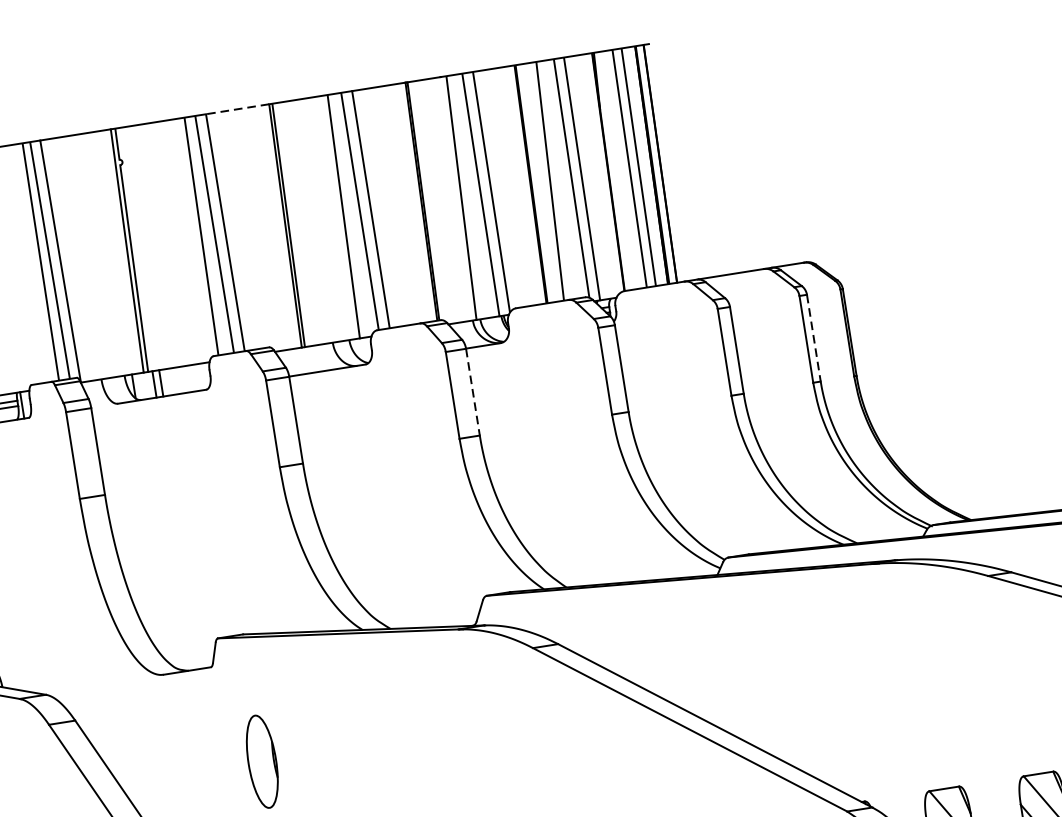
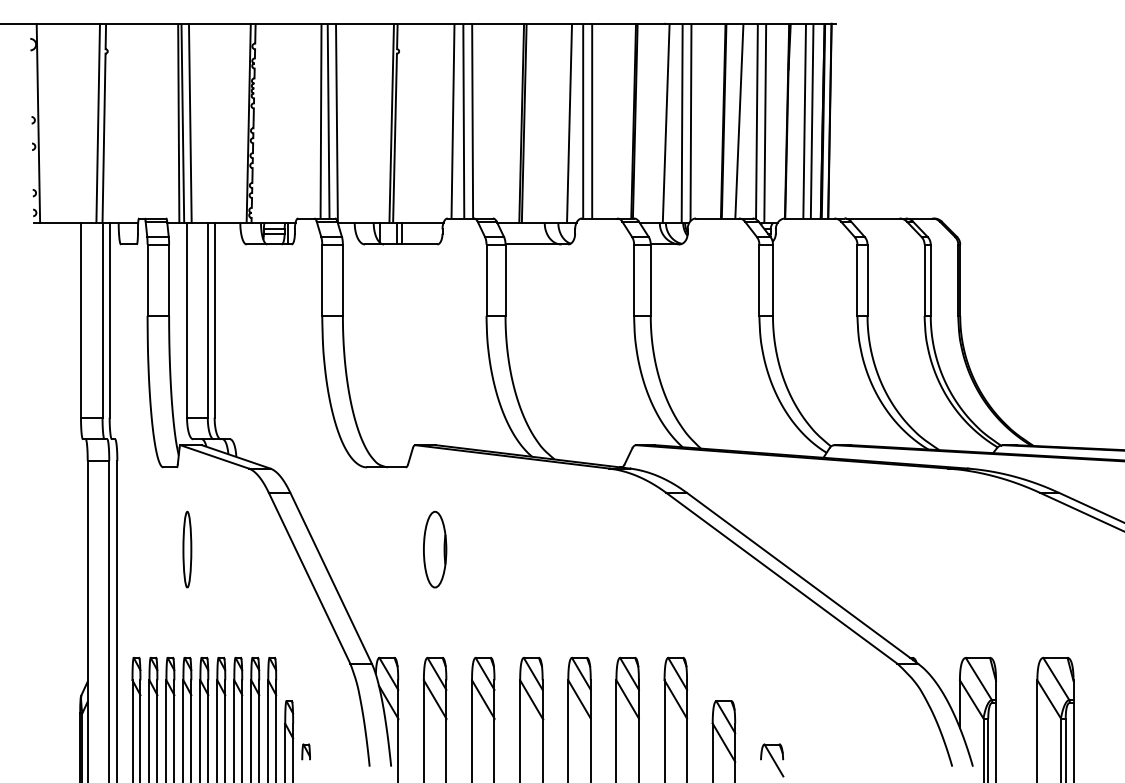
line: (238, 108) -> (498, 23), dashed -> solid
line: (813, 338) -> (930, 280), dashed -> solid
line: (472, 392) -> (650, 280), dashed -> solid

